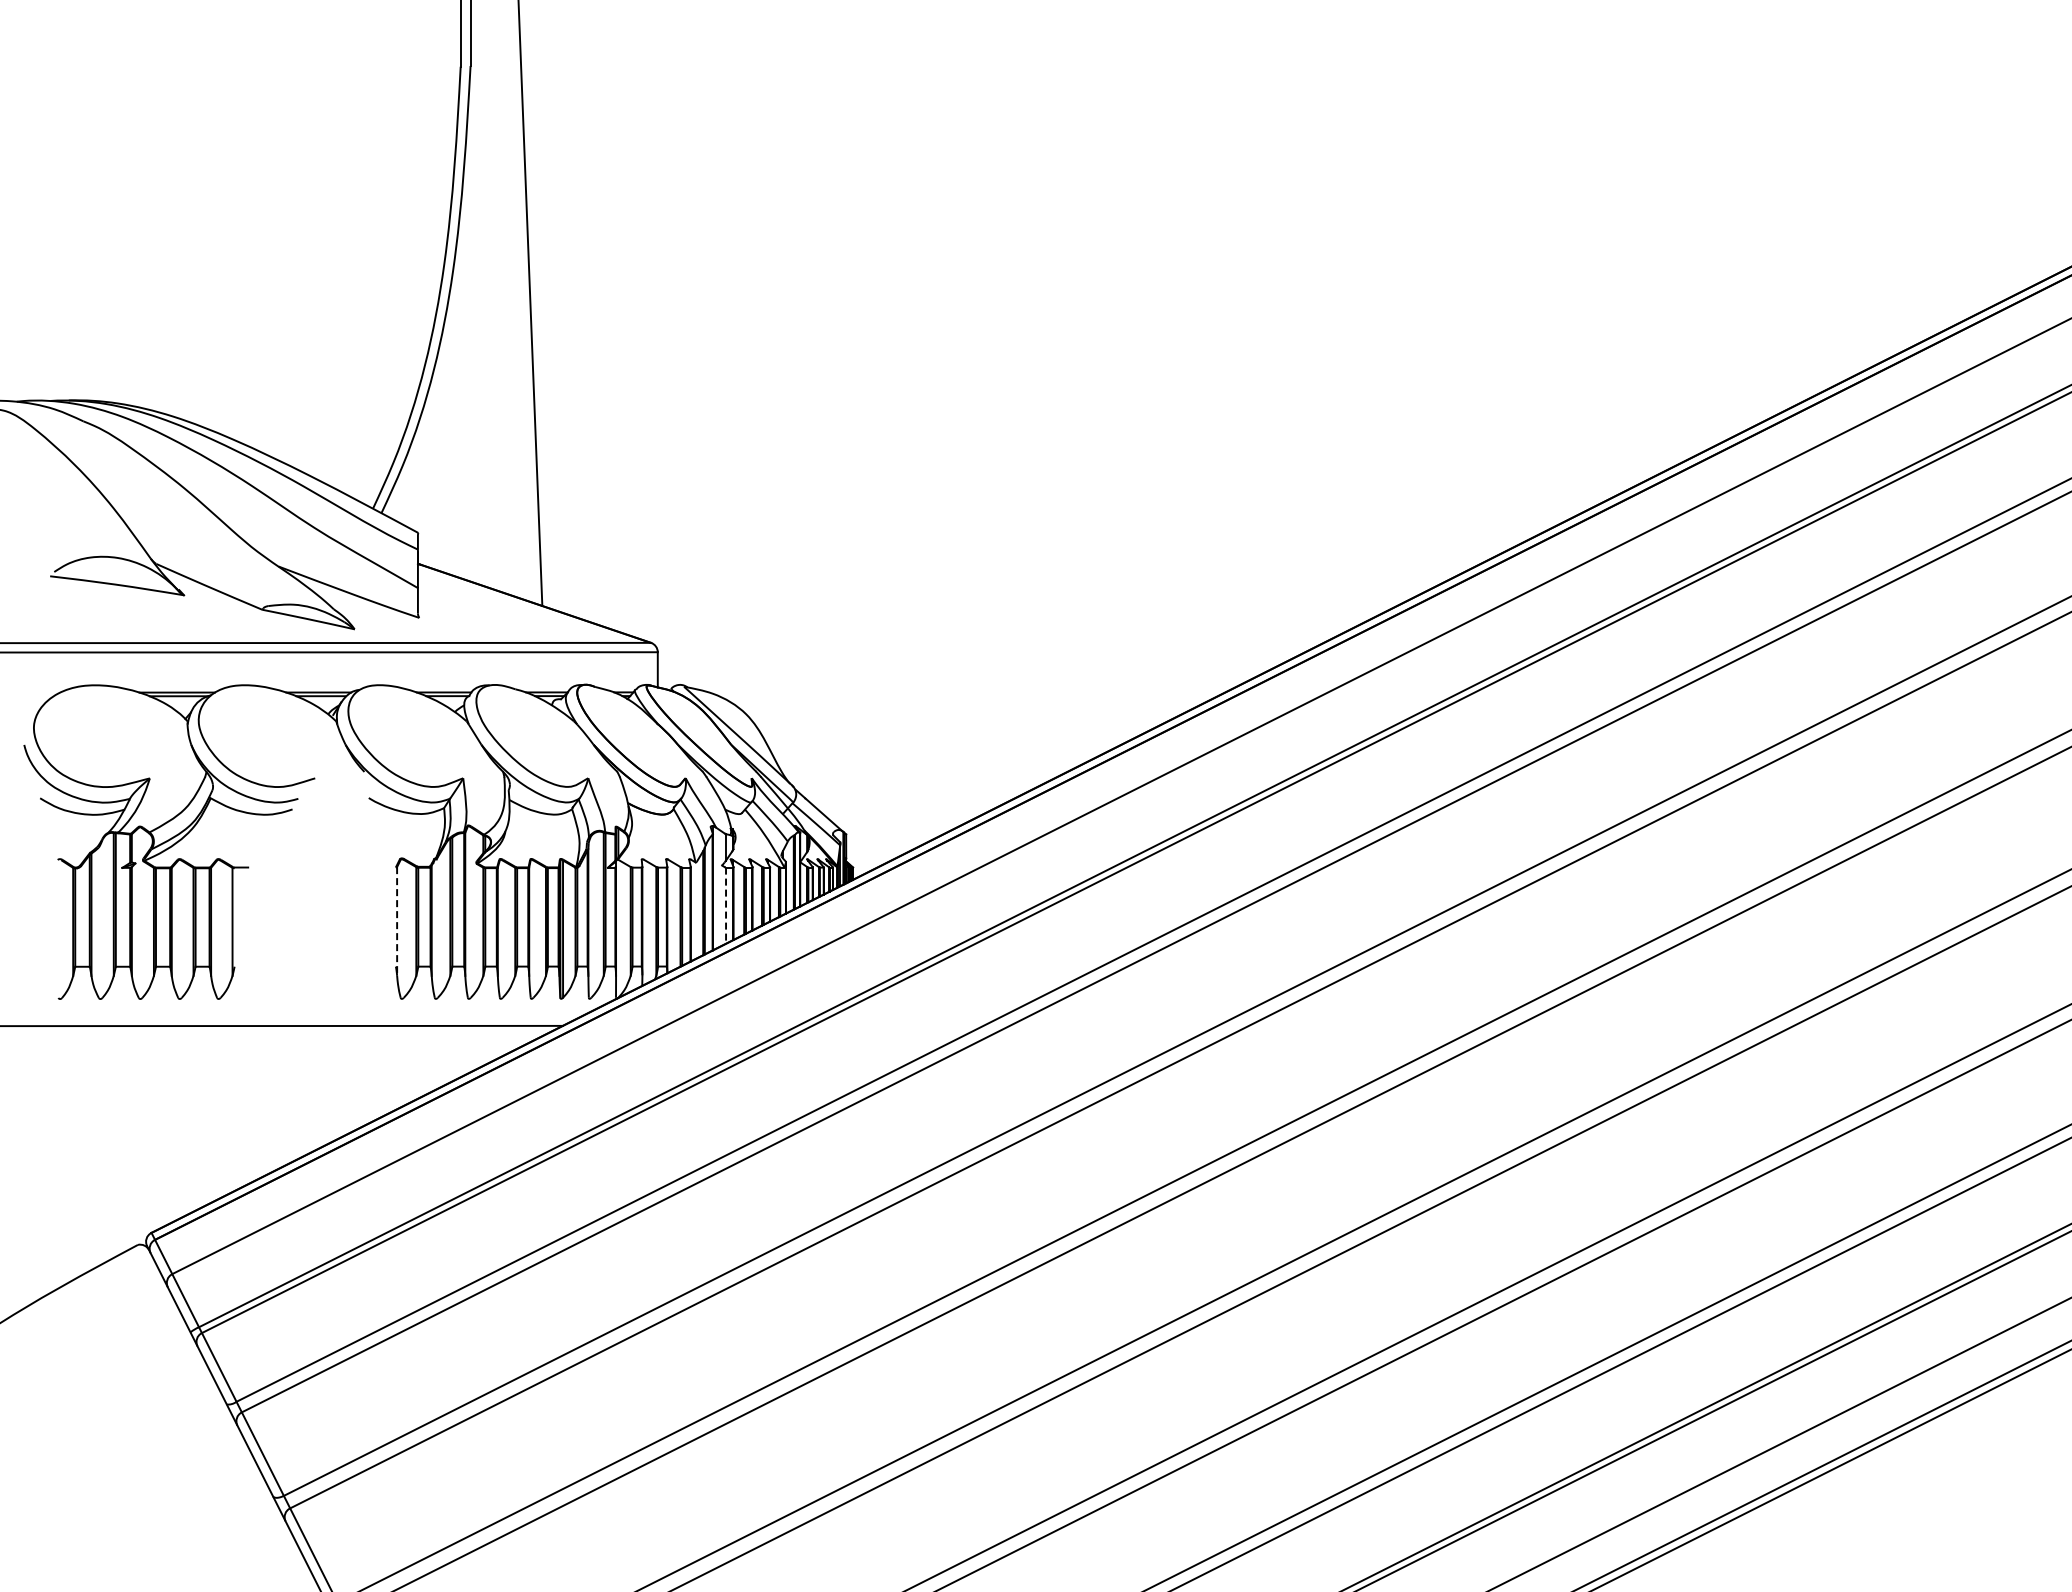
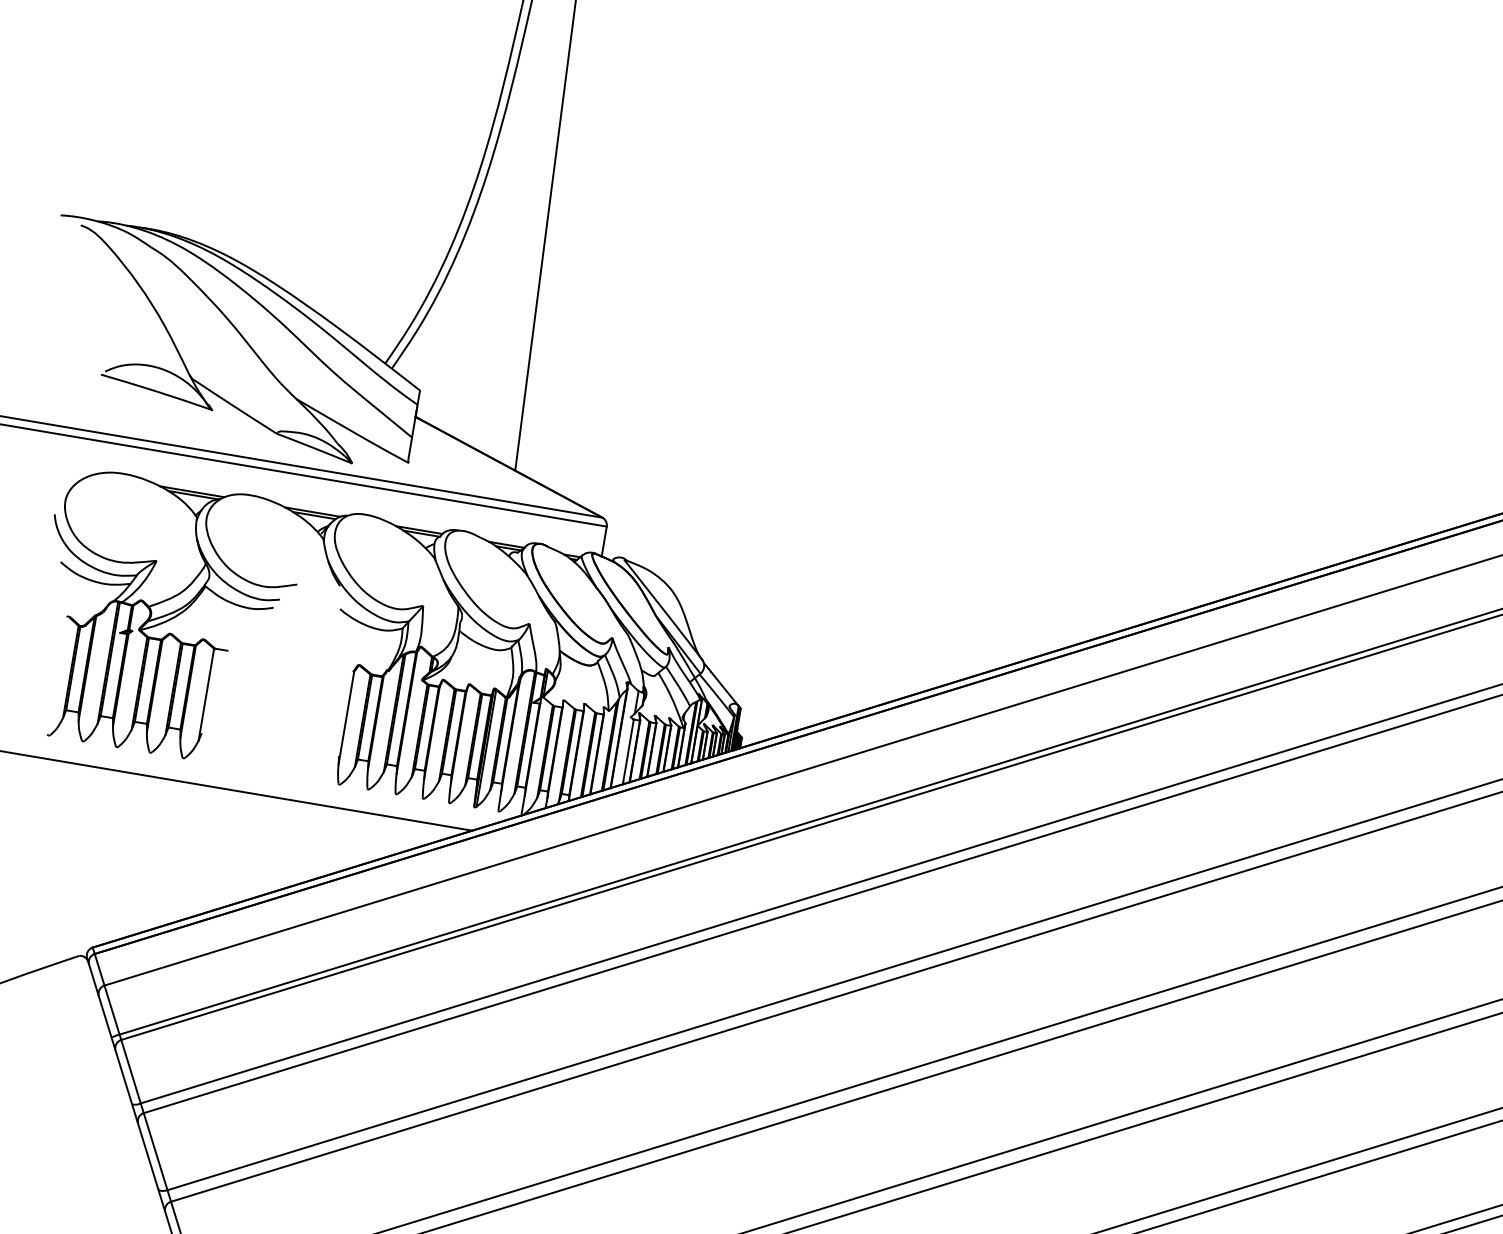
line: (726, 906) -> (628, 752), dashed -> solid
line: (397, 921) -> (346, 718), dashed -> solid

